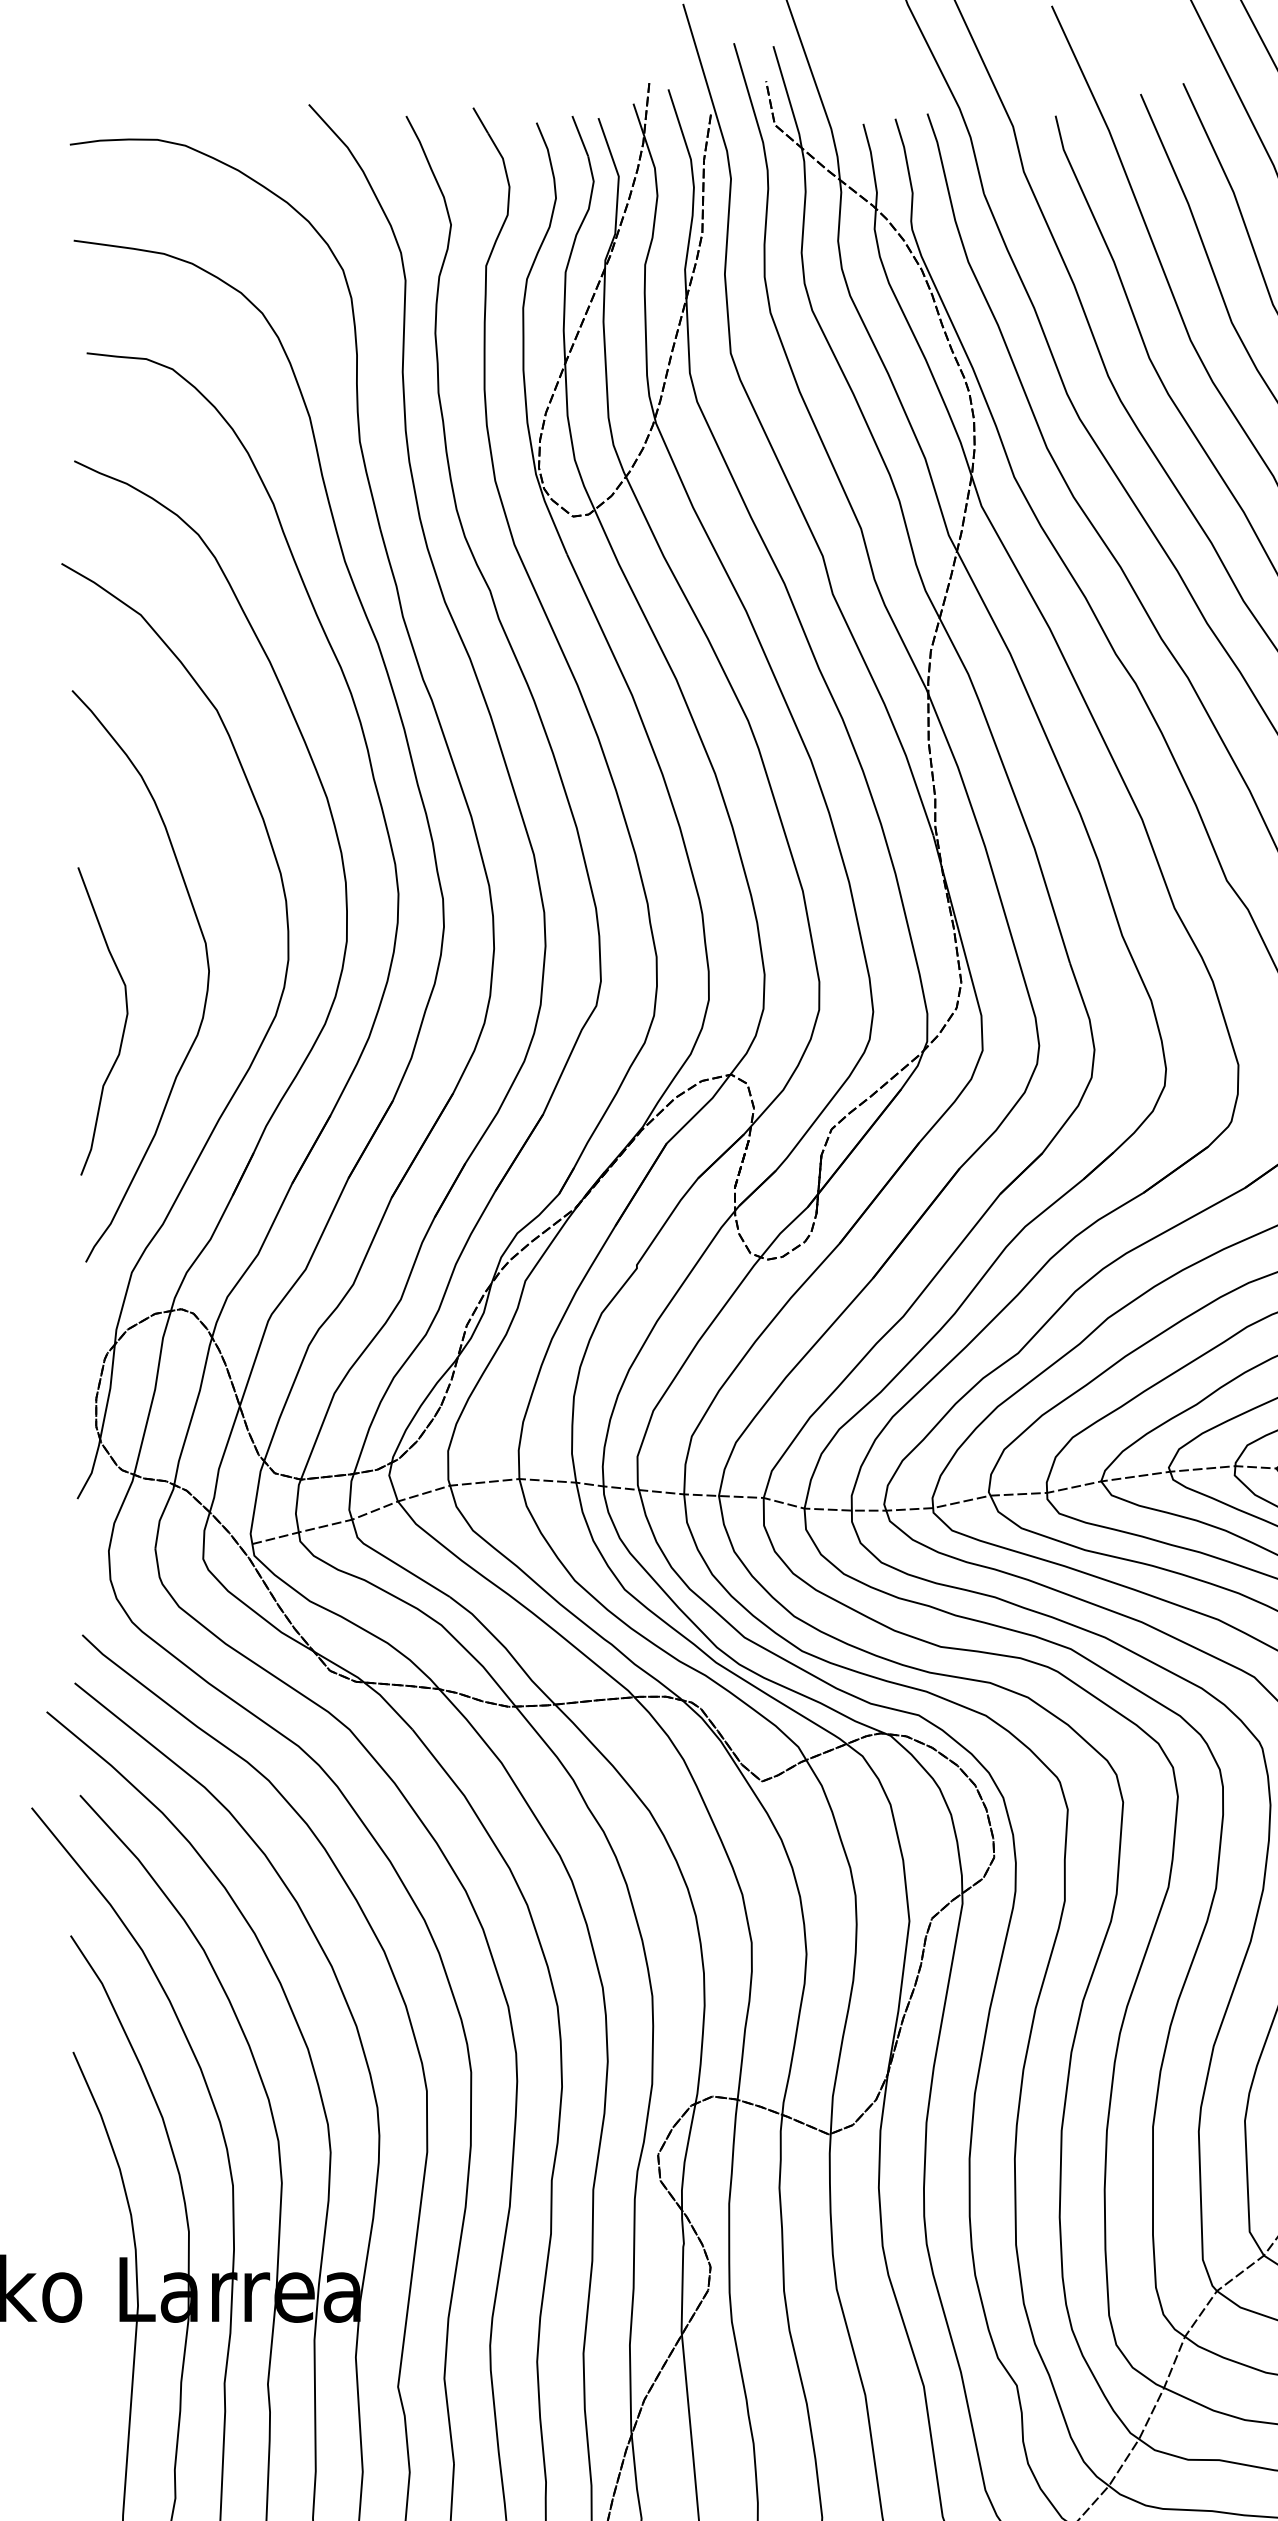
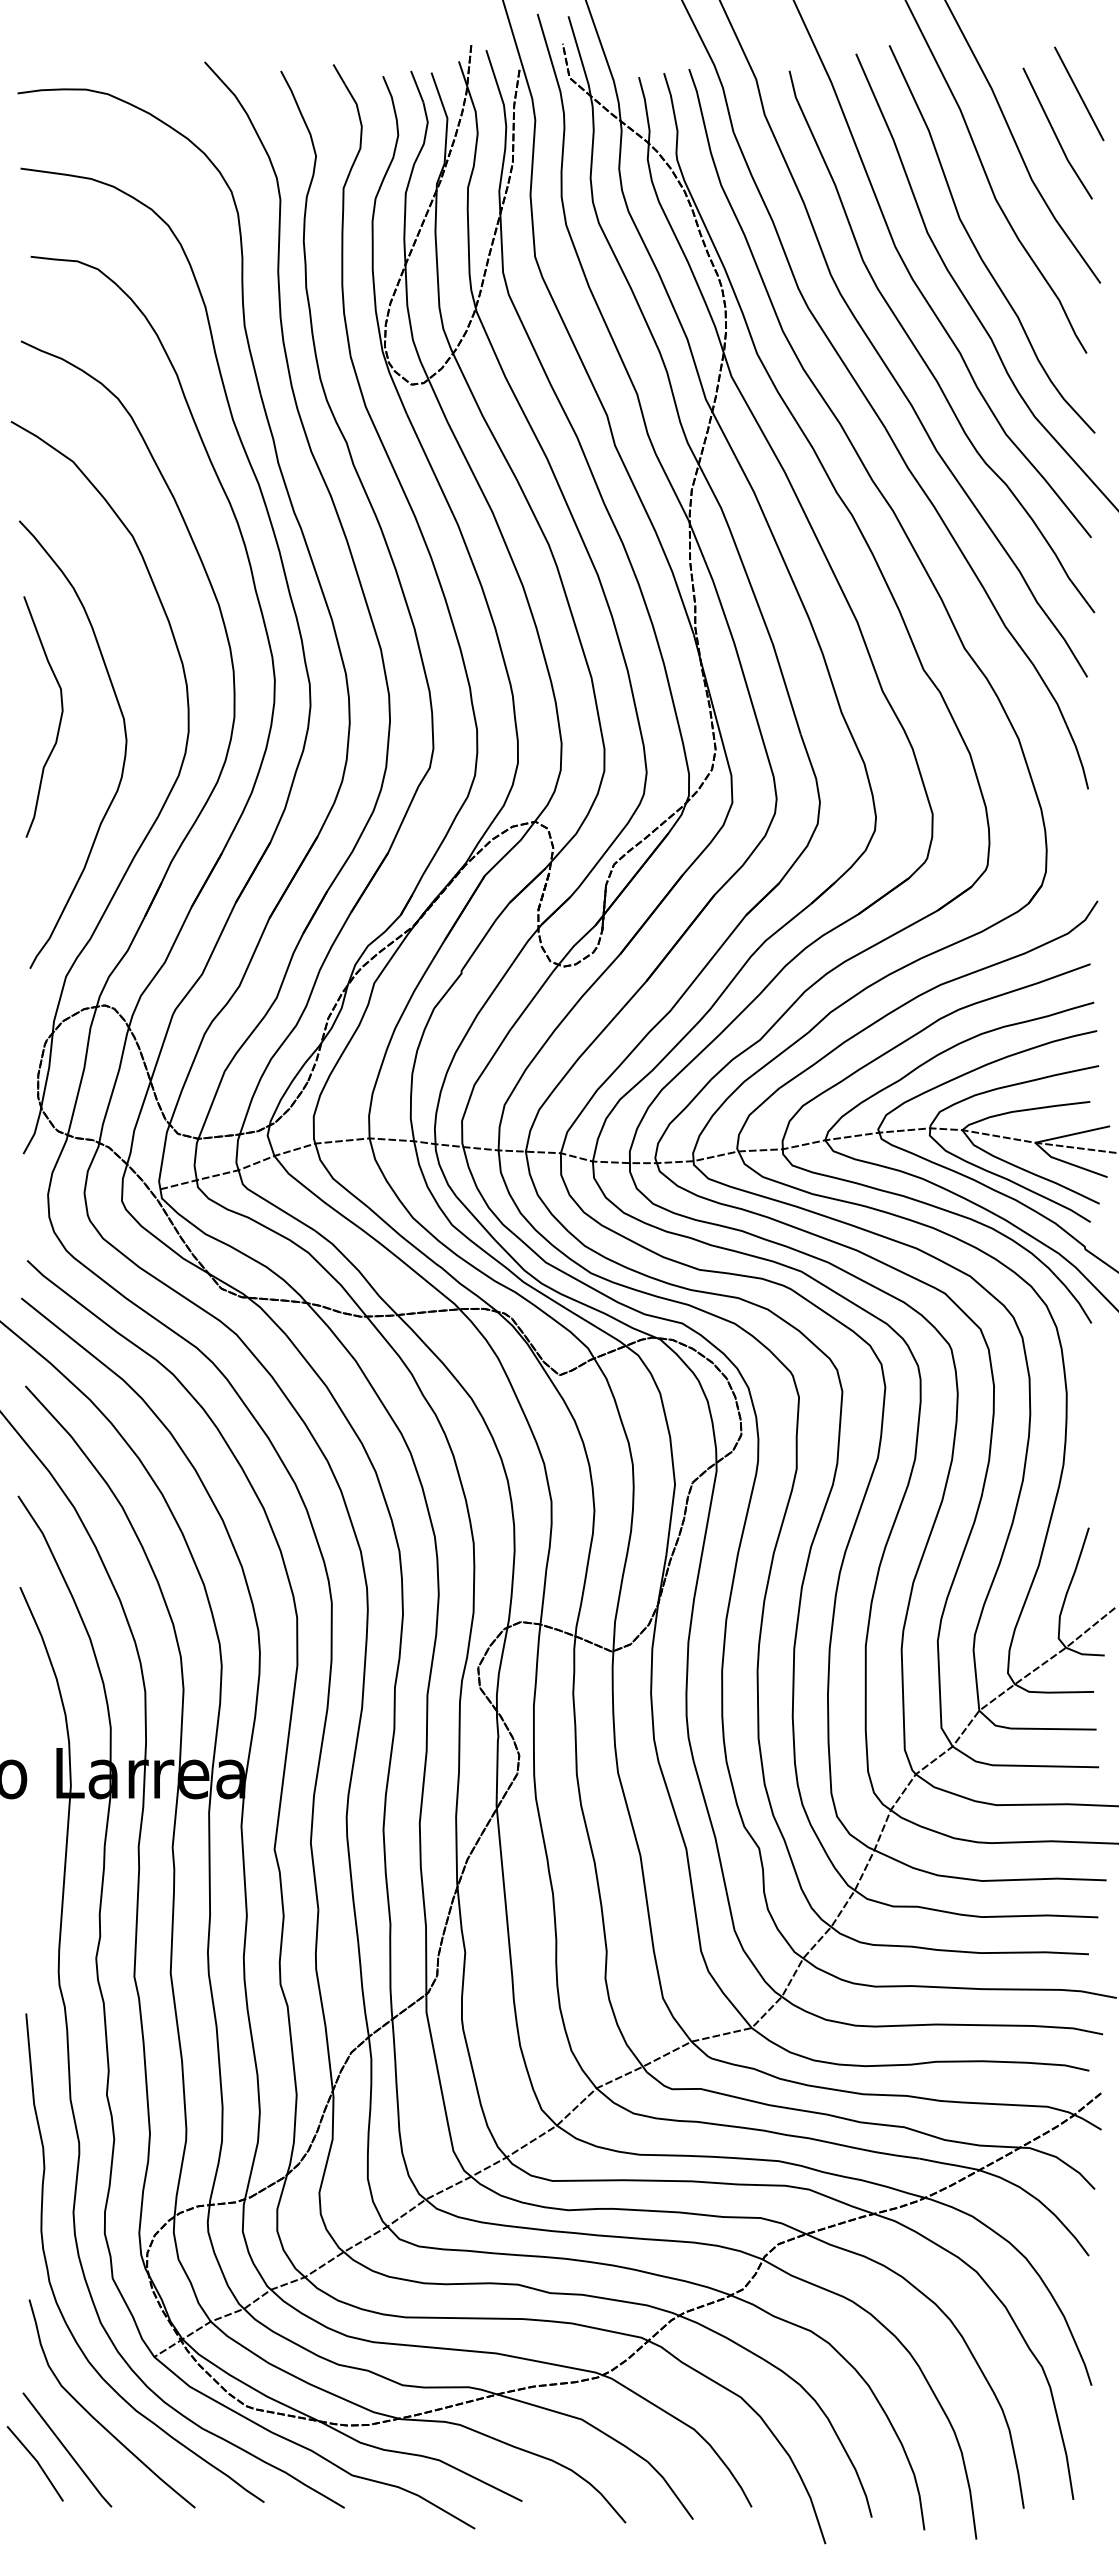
curve: (123, 1025) -> (59, 720), moved

